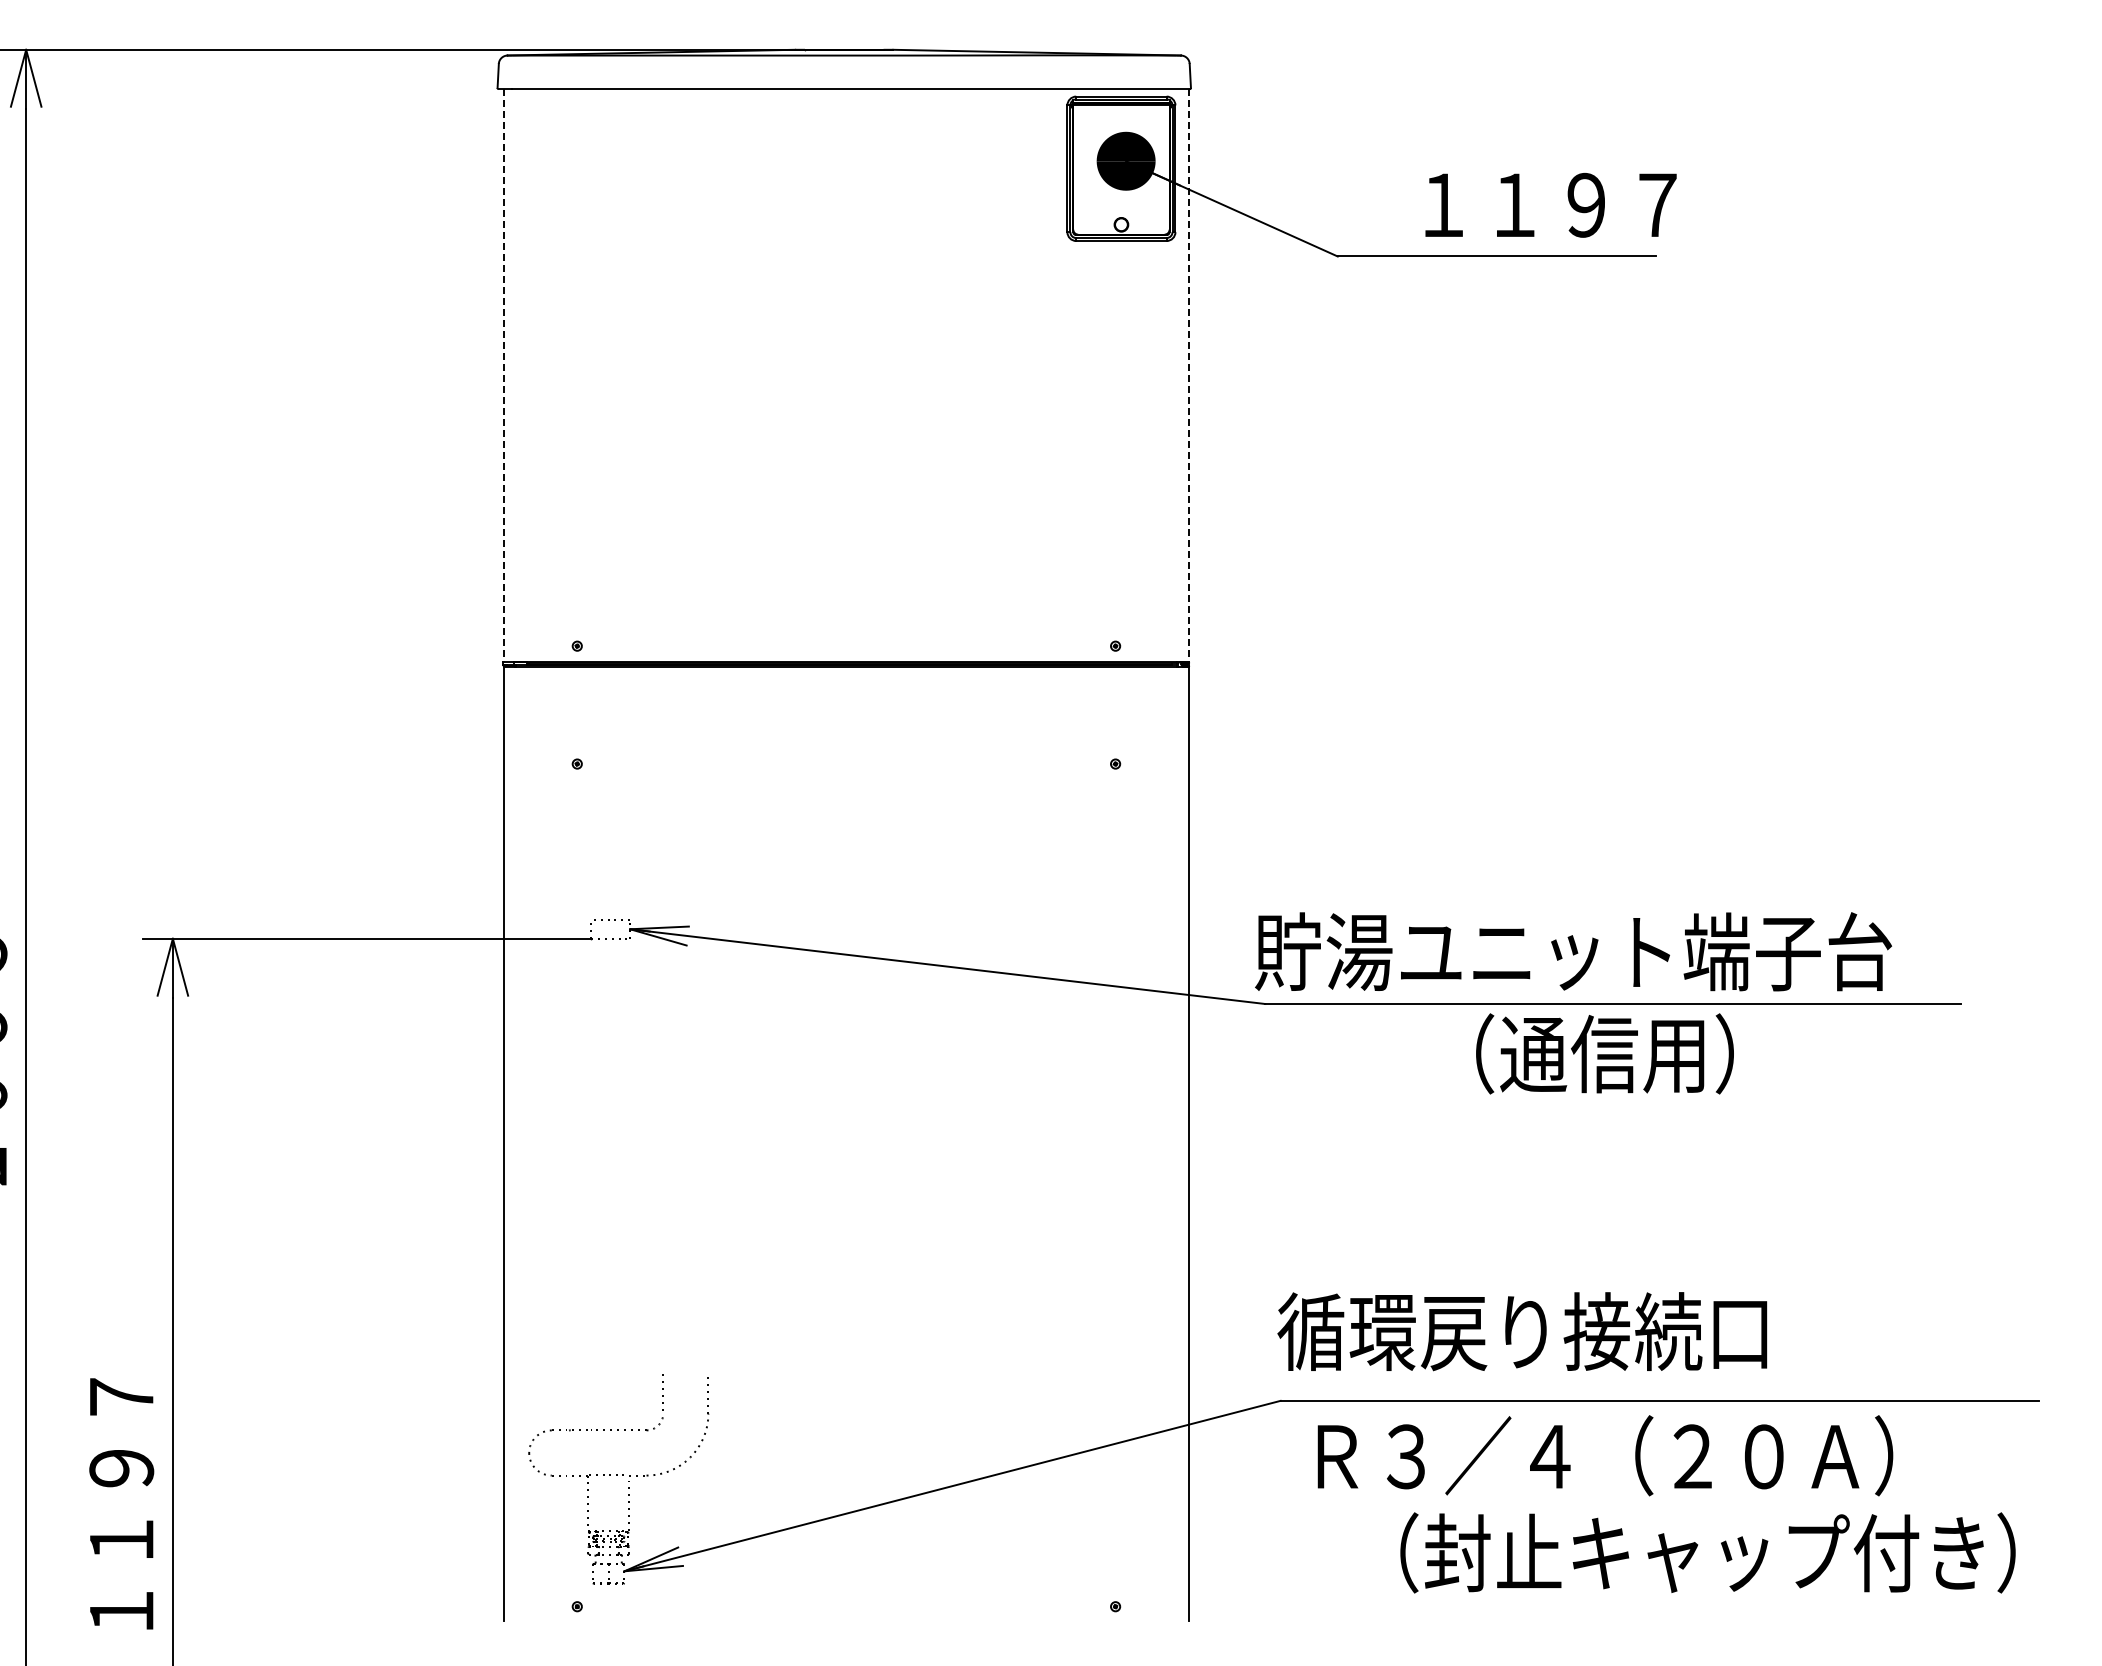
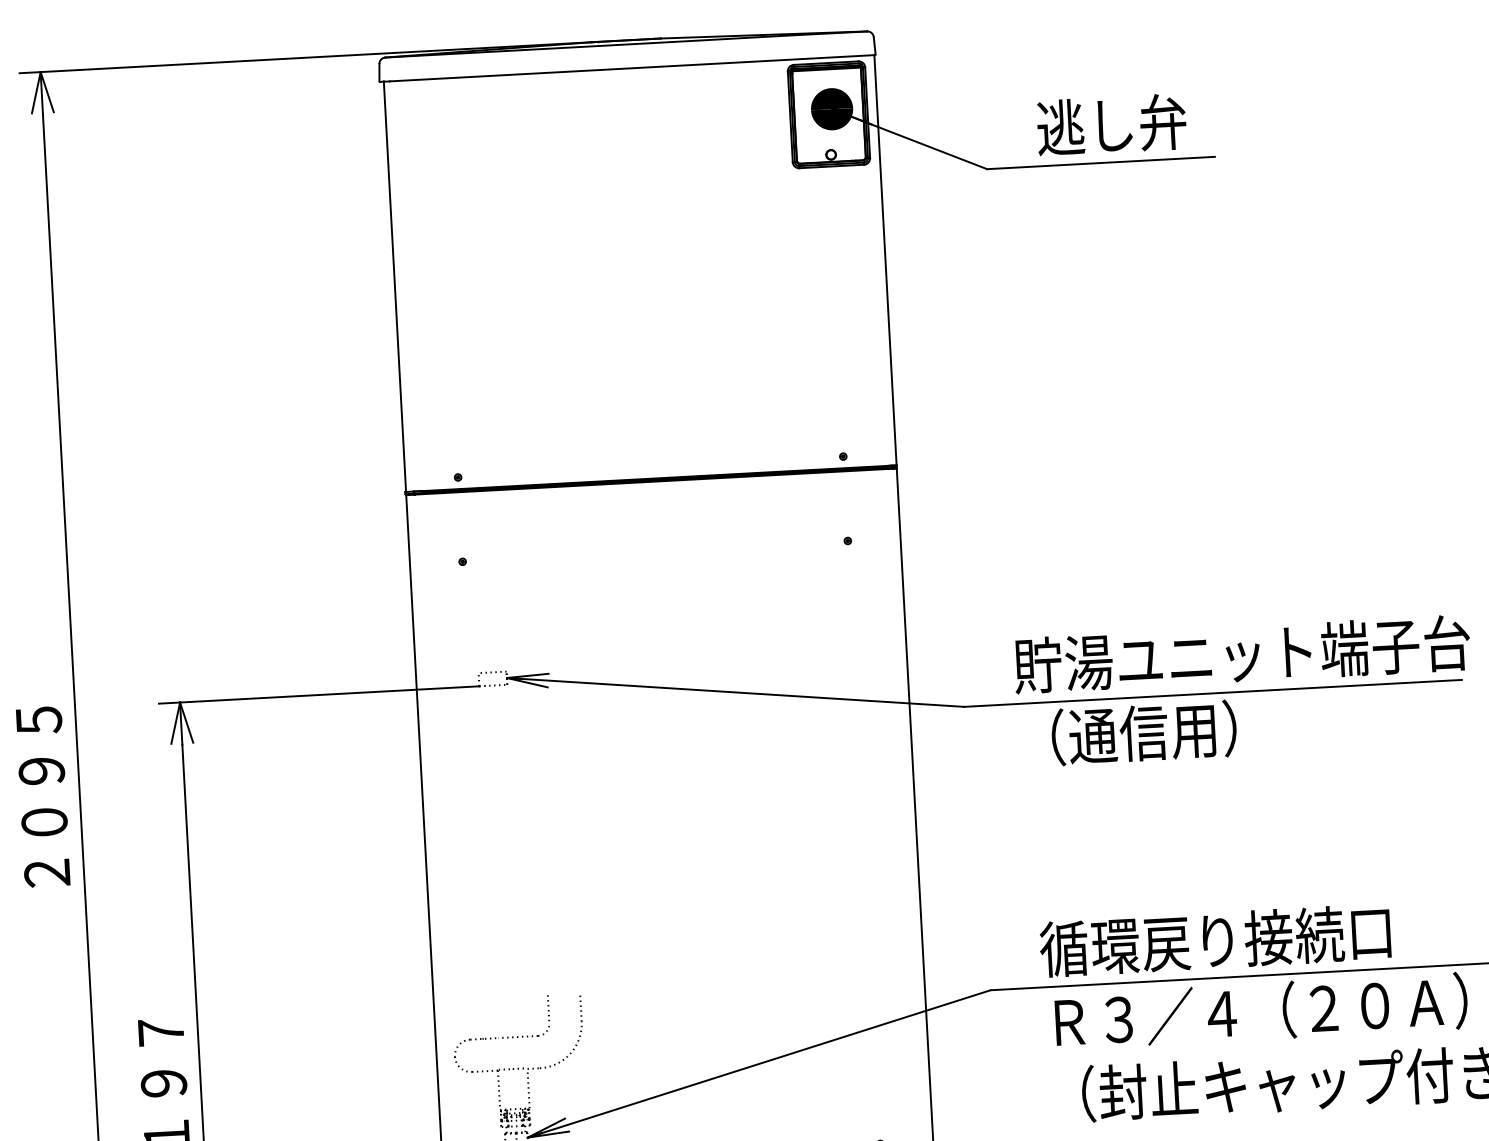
text: (1543, 203) -> (1132, 123), １１９７ -> 逃し弁
line: (503, 375) -> (394, 286), dashed -> solid
line: (1189, 375) -> (885, 260), dashed -> solid
text: (1573, 951) -> (1242, 654), moved
text: (1604, 1053) -> (1143, 732), moved
text: (1522, 1331) -> (1215, 940), moved
text: (1605, 1455) -> (1261, 1011), moved

